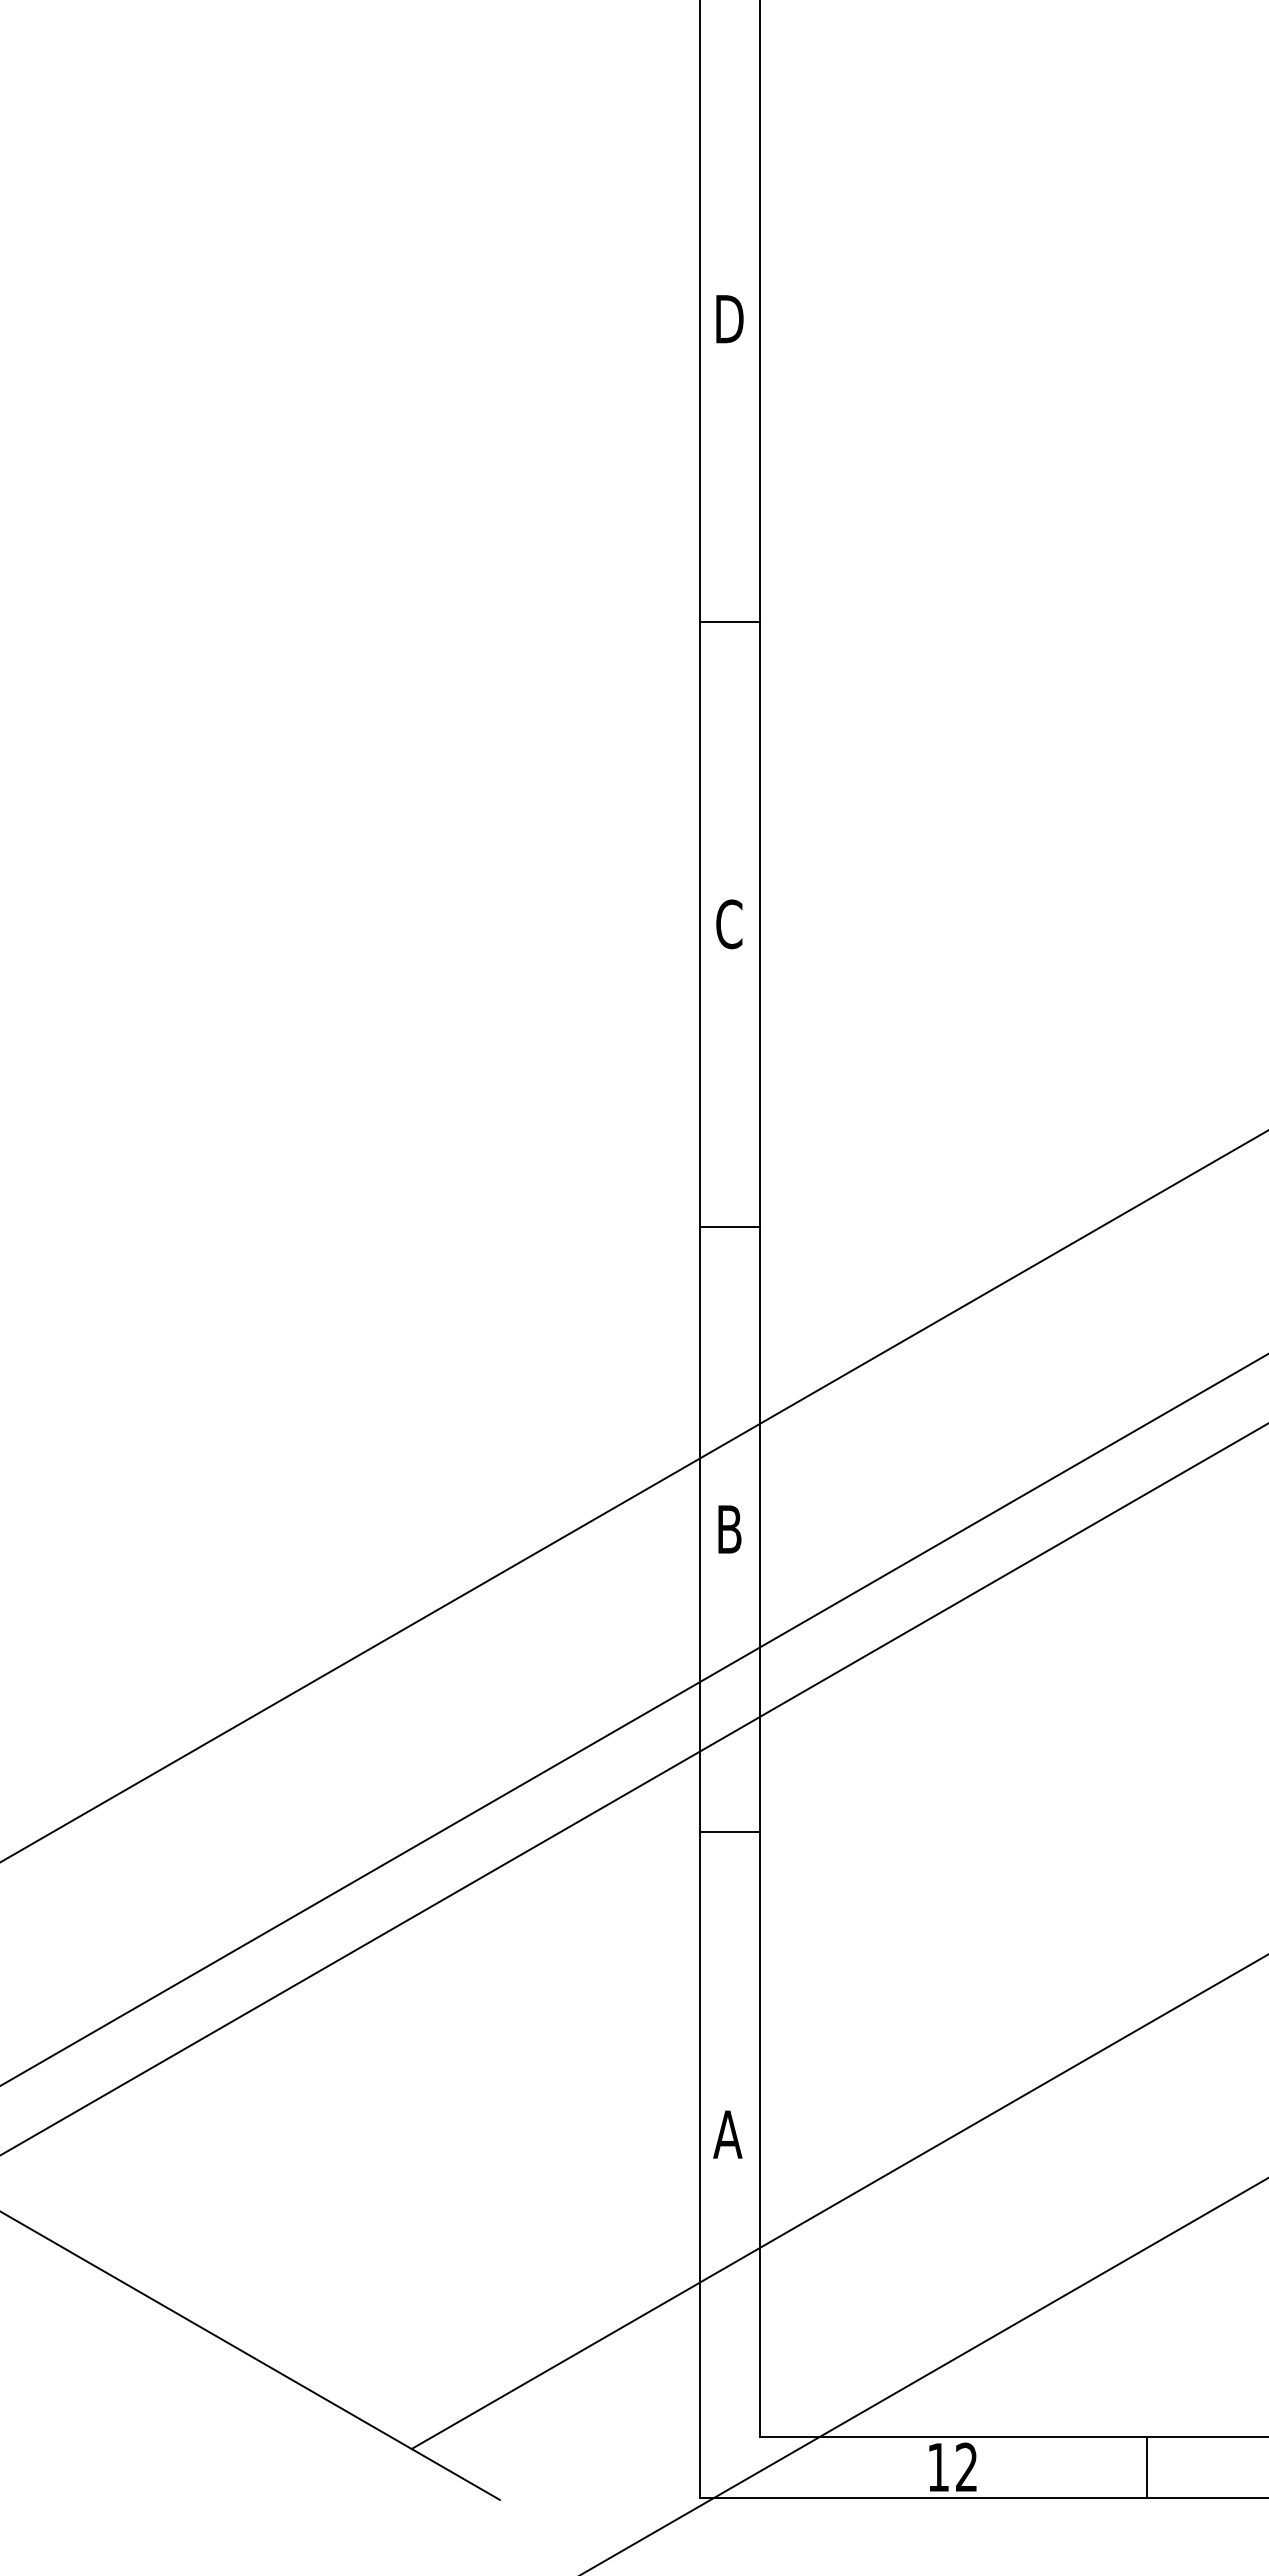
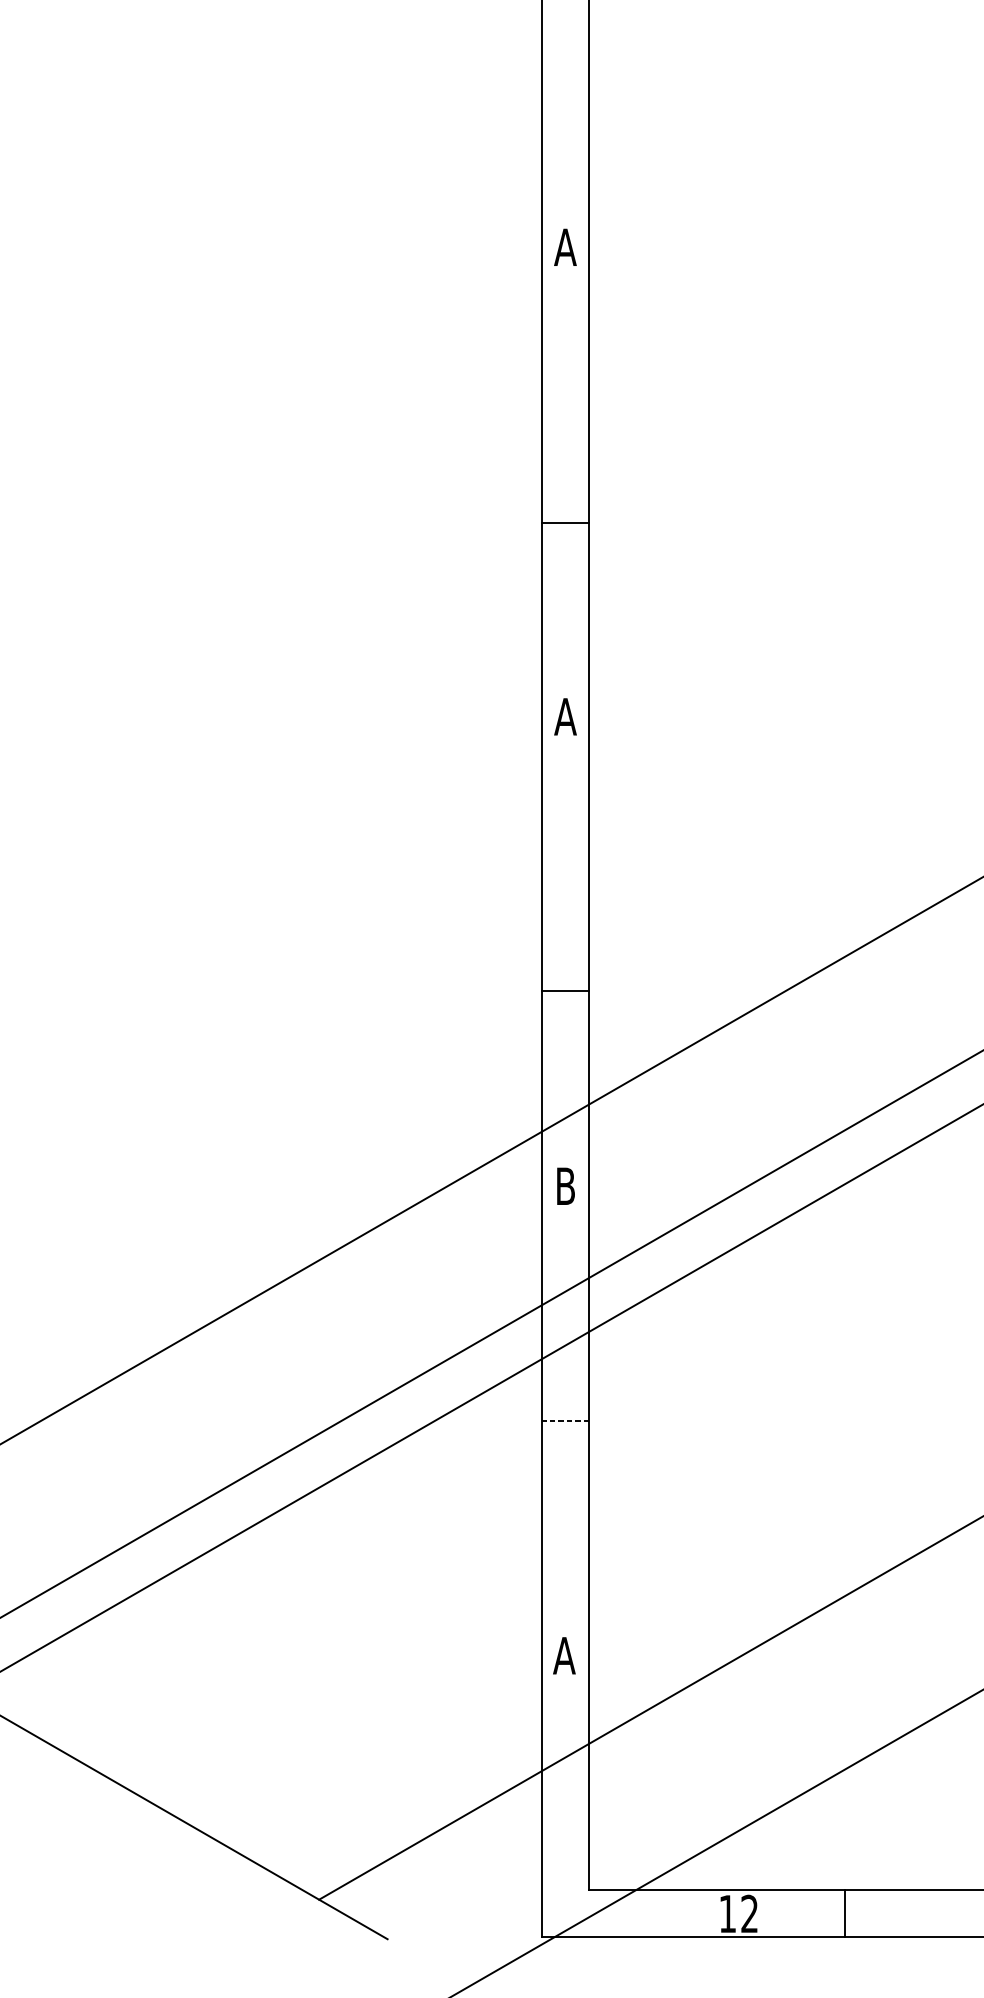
text: (728, 319) -> (564, 247), D -> A
line: (729, 621) -> (565, 523), moved
text: (728, 924) -> (564, 716), C -> A
line: (729, 1226) -> (565, 990), moved
line: (729, 1831) -> (565, 1420), solid -> dashed
line: (1147, 2467) -> (844, 1914), moved

